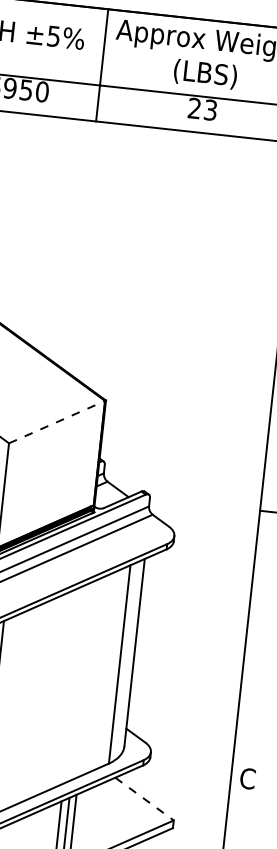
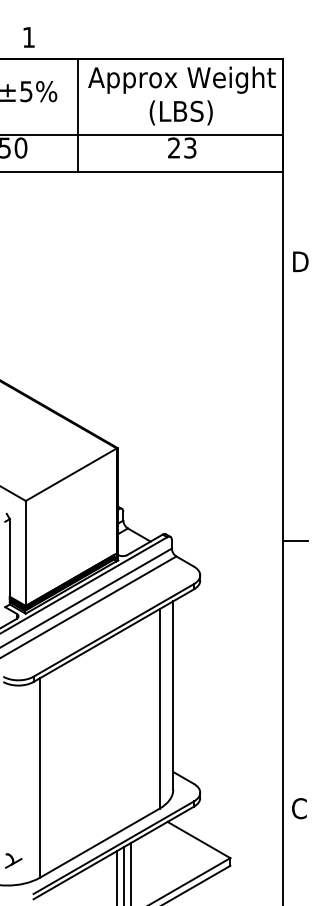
line: (57, 421) -> (71, 474), dashed -> solid
line: (145, 799) -> (199, 840), dashed -> solid

